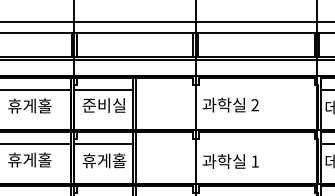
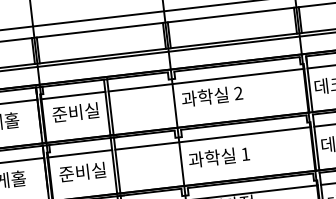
line: (226, 89) -> (205, 80), added
line: (226, 143) -> (212, 138), added
text: (104, 160) -> (82, 171), 휴게홀 -> 준비실

